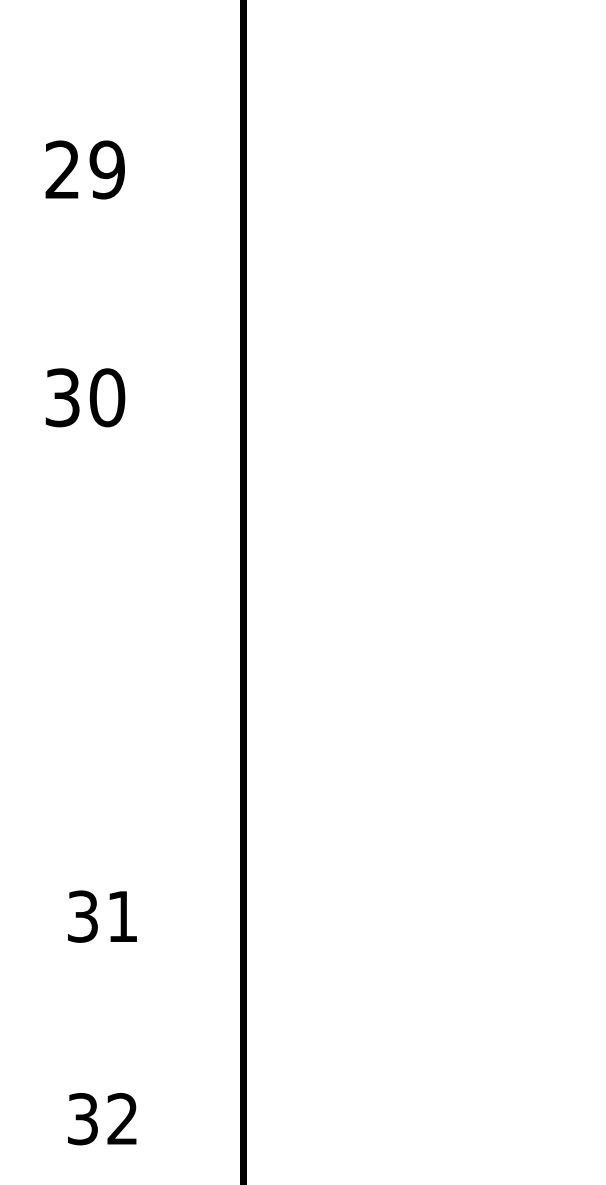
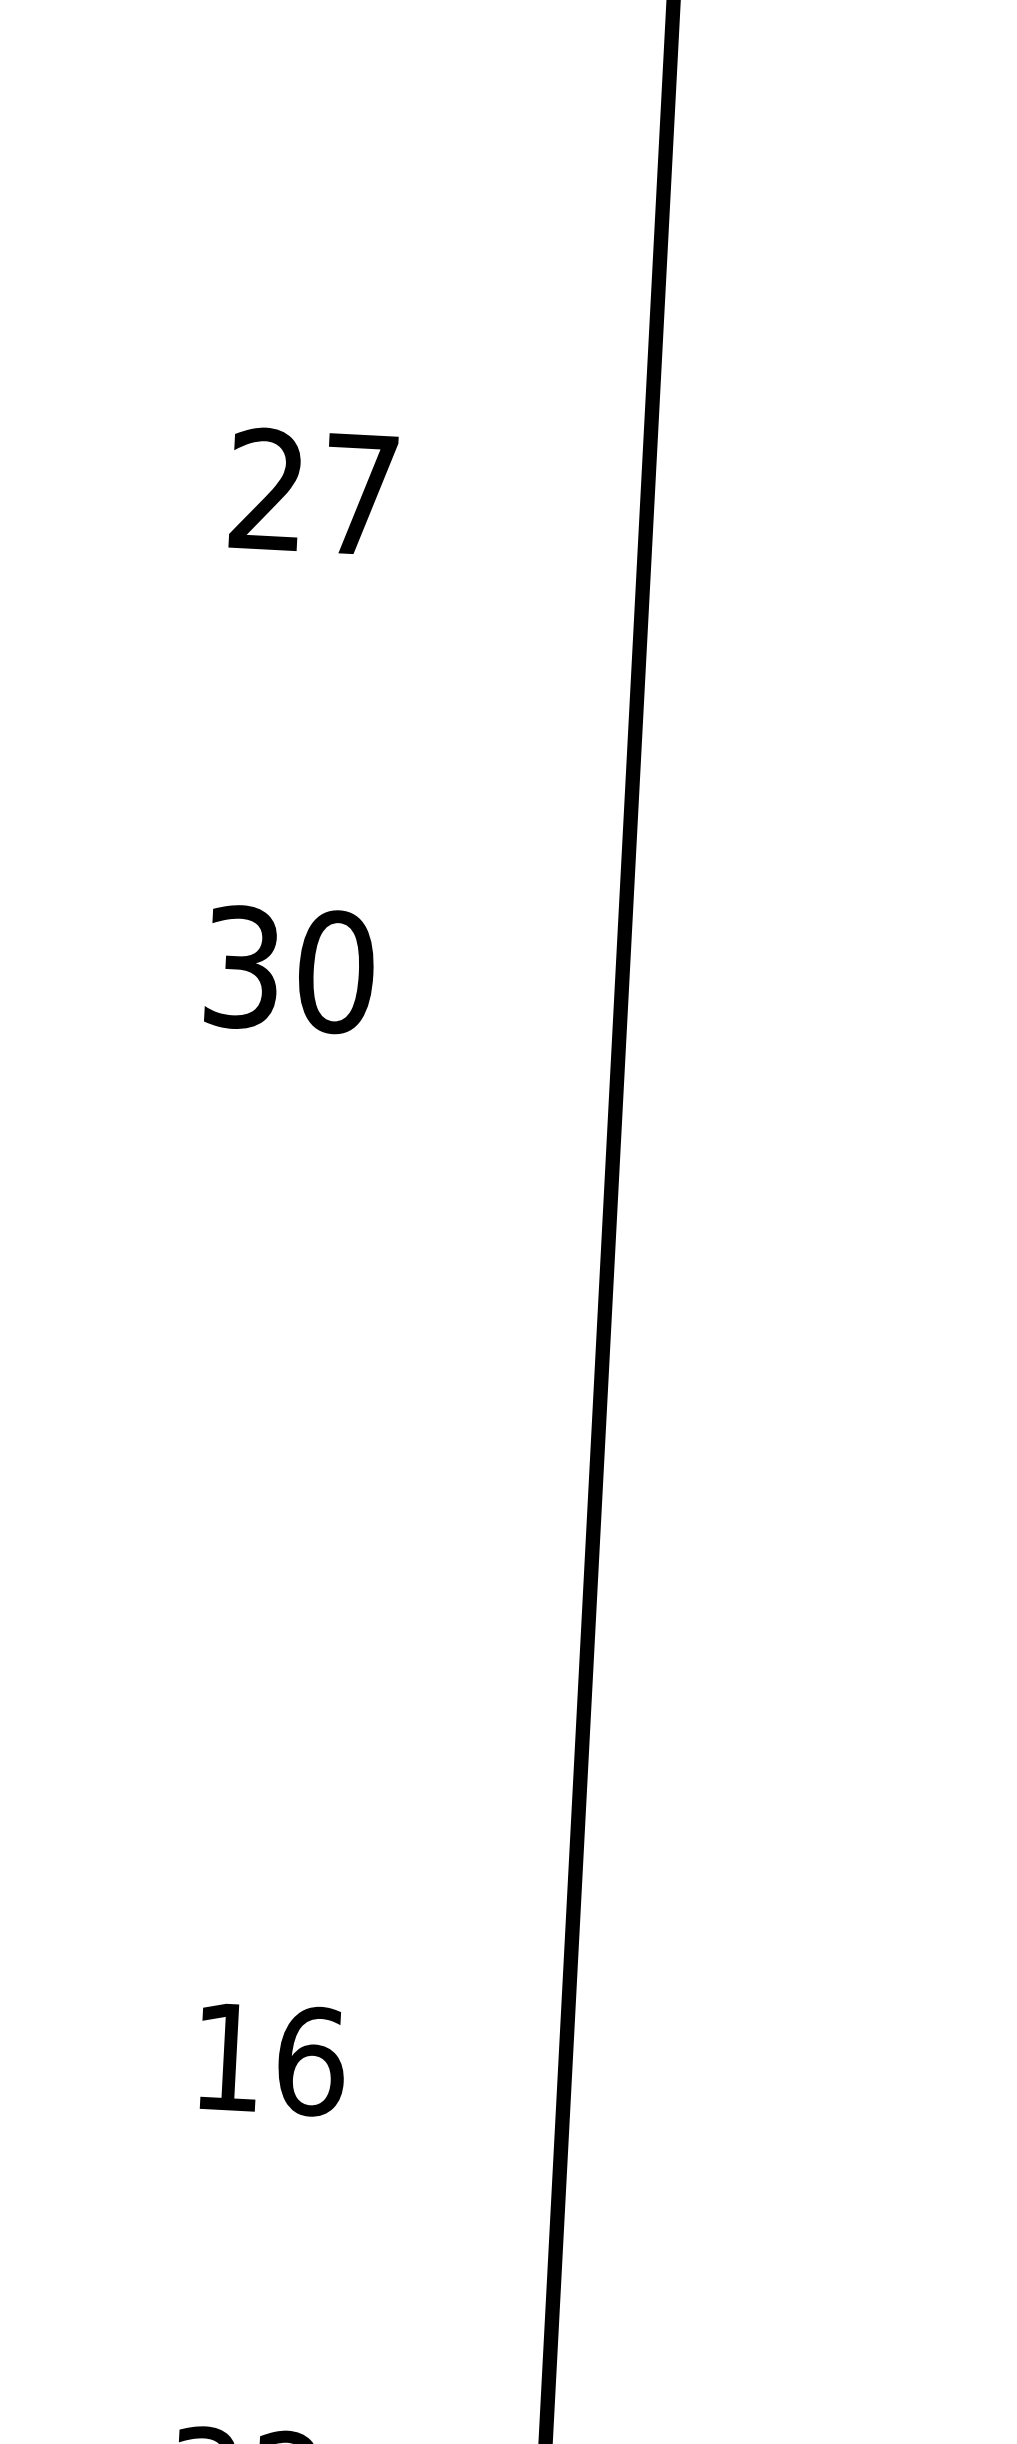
text: (106, 169) -> (359, 493), 29 -> 27
text: (103, 916) -> (270, 2059), 31 -> 16

